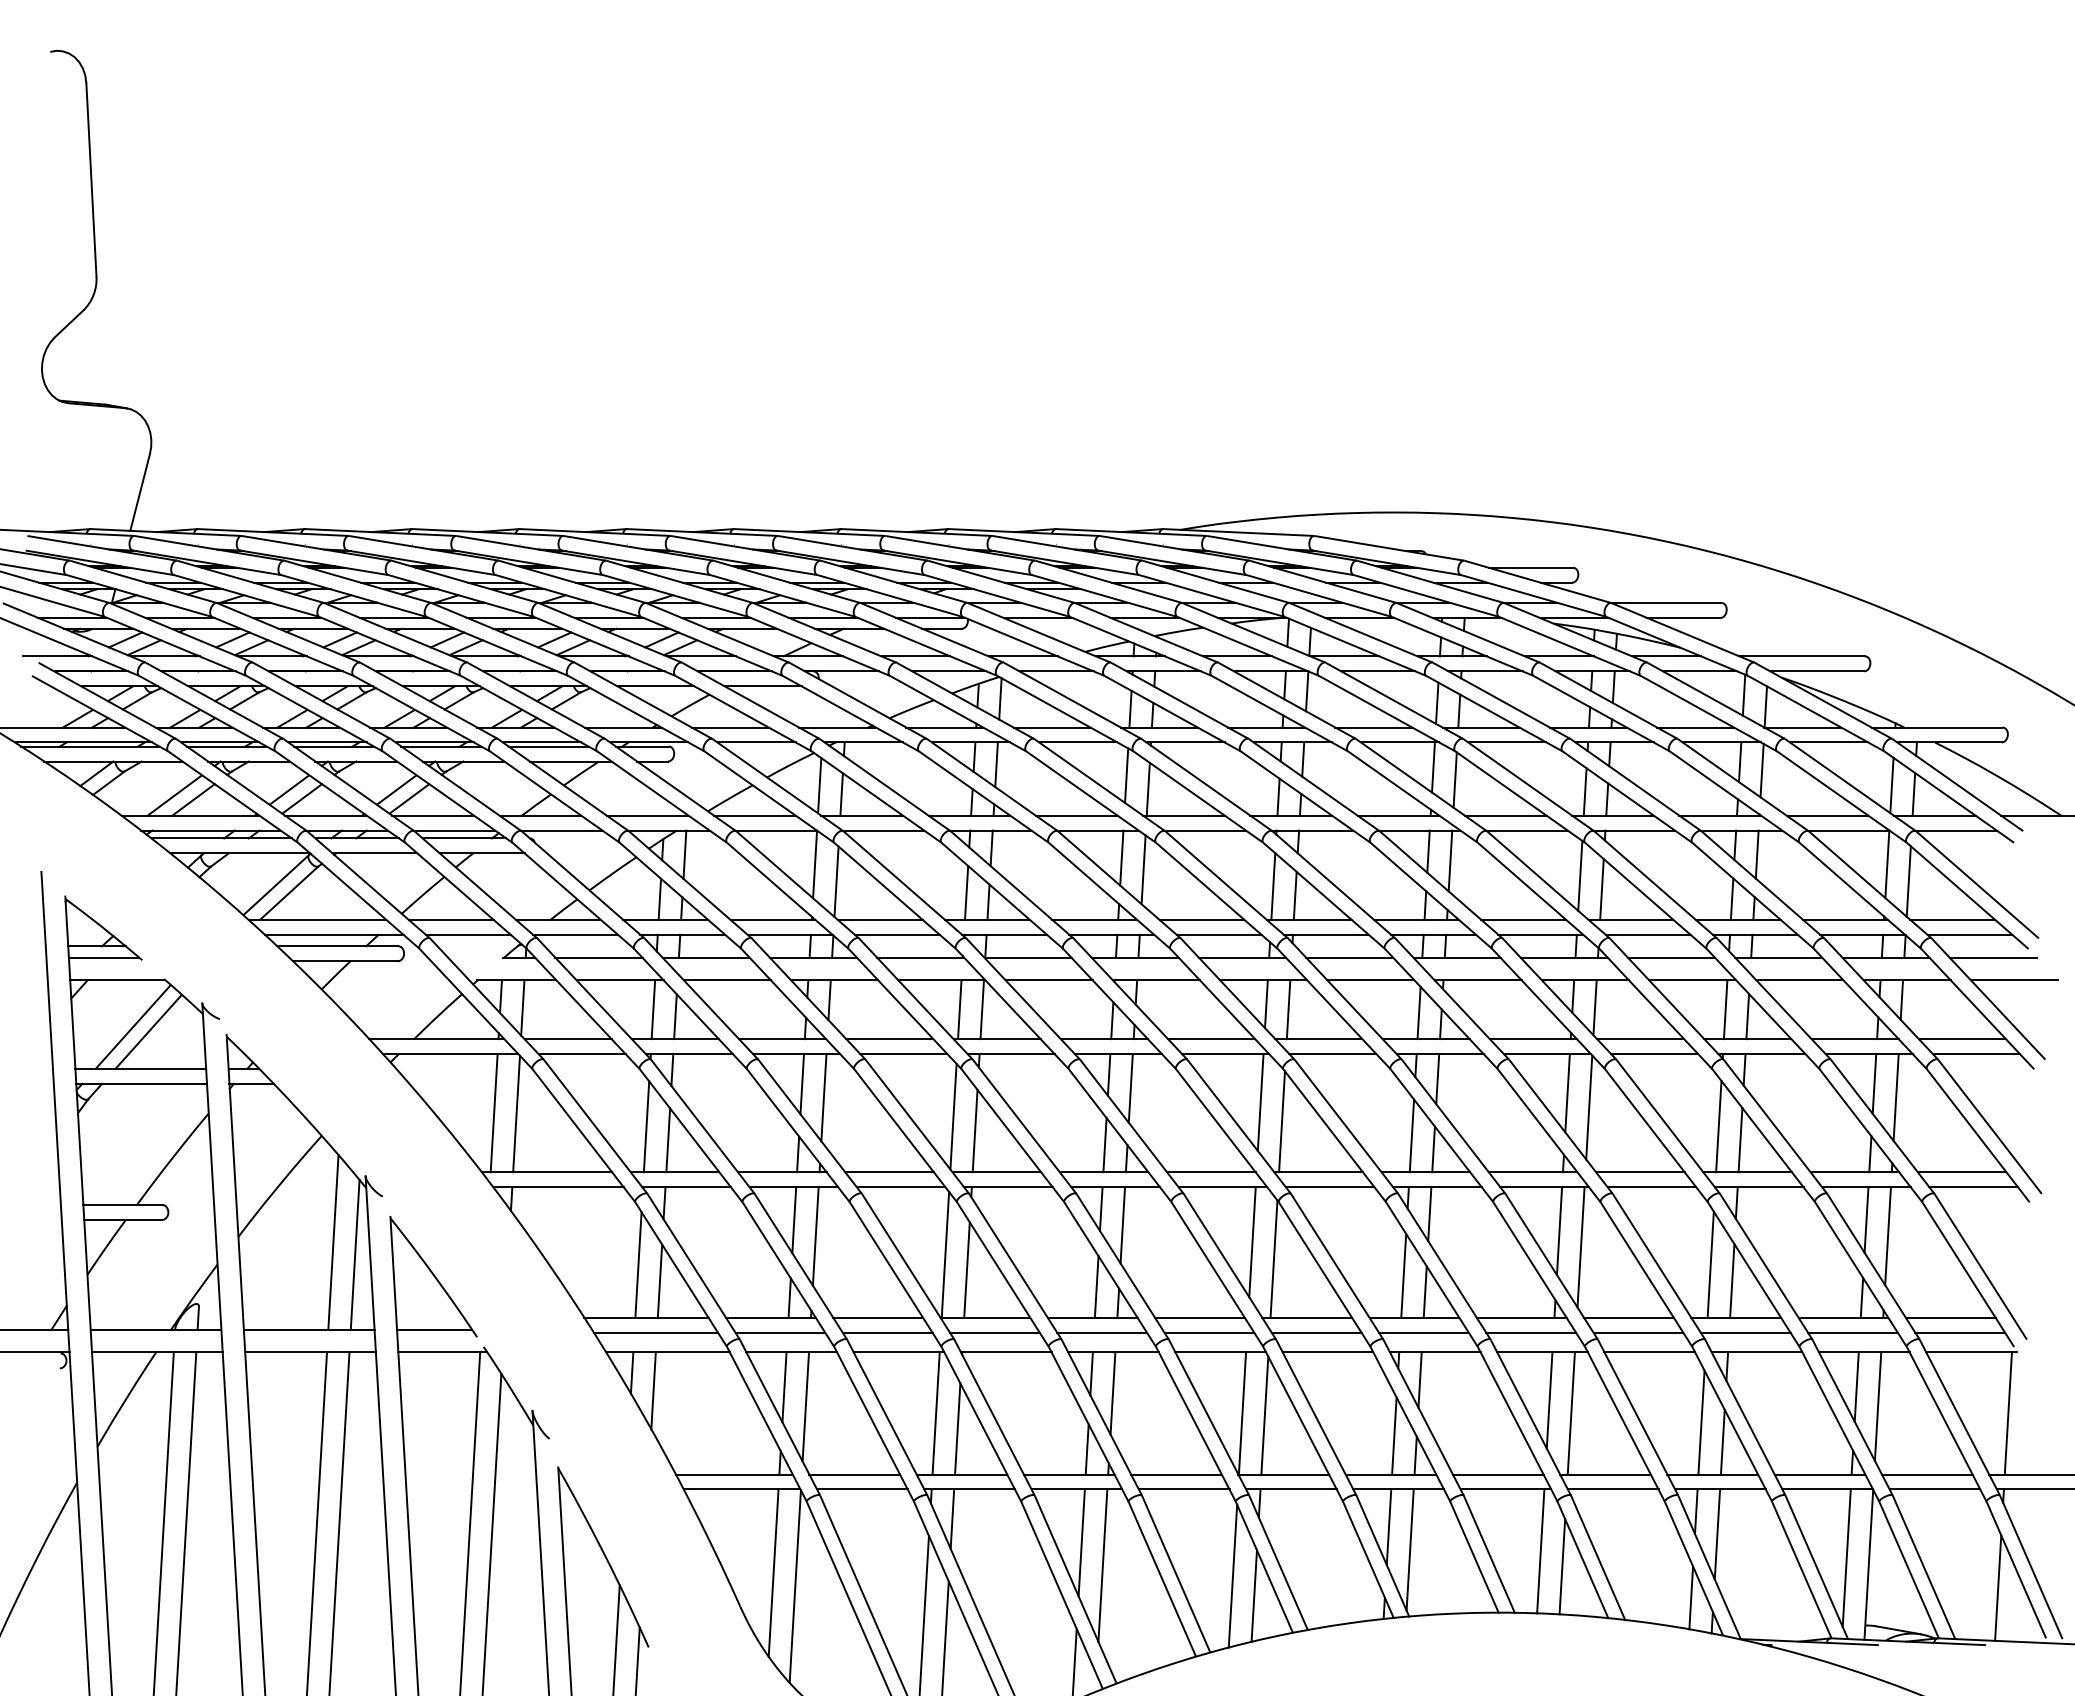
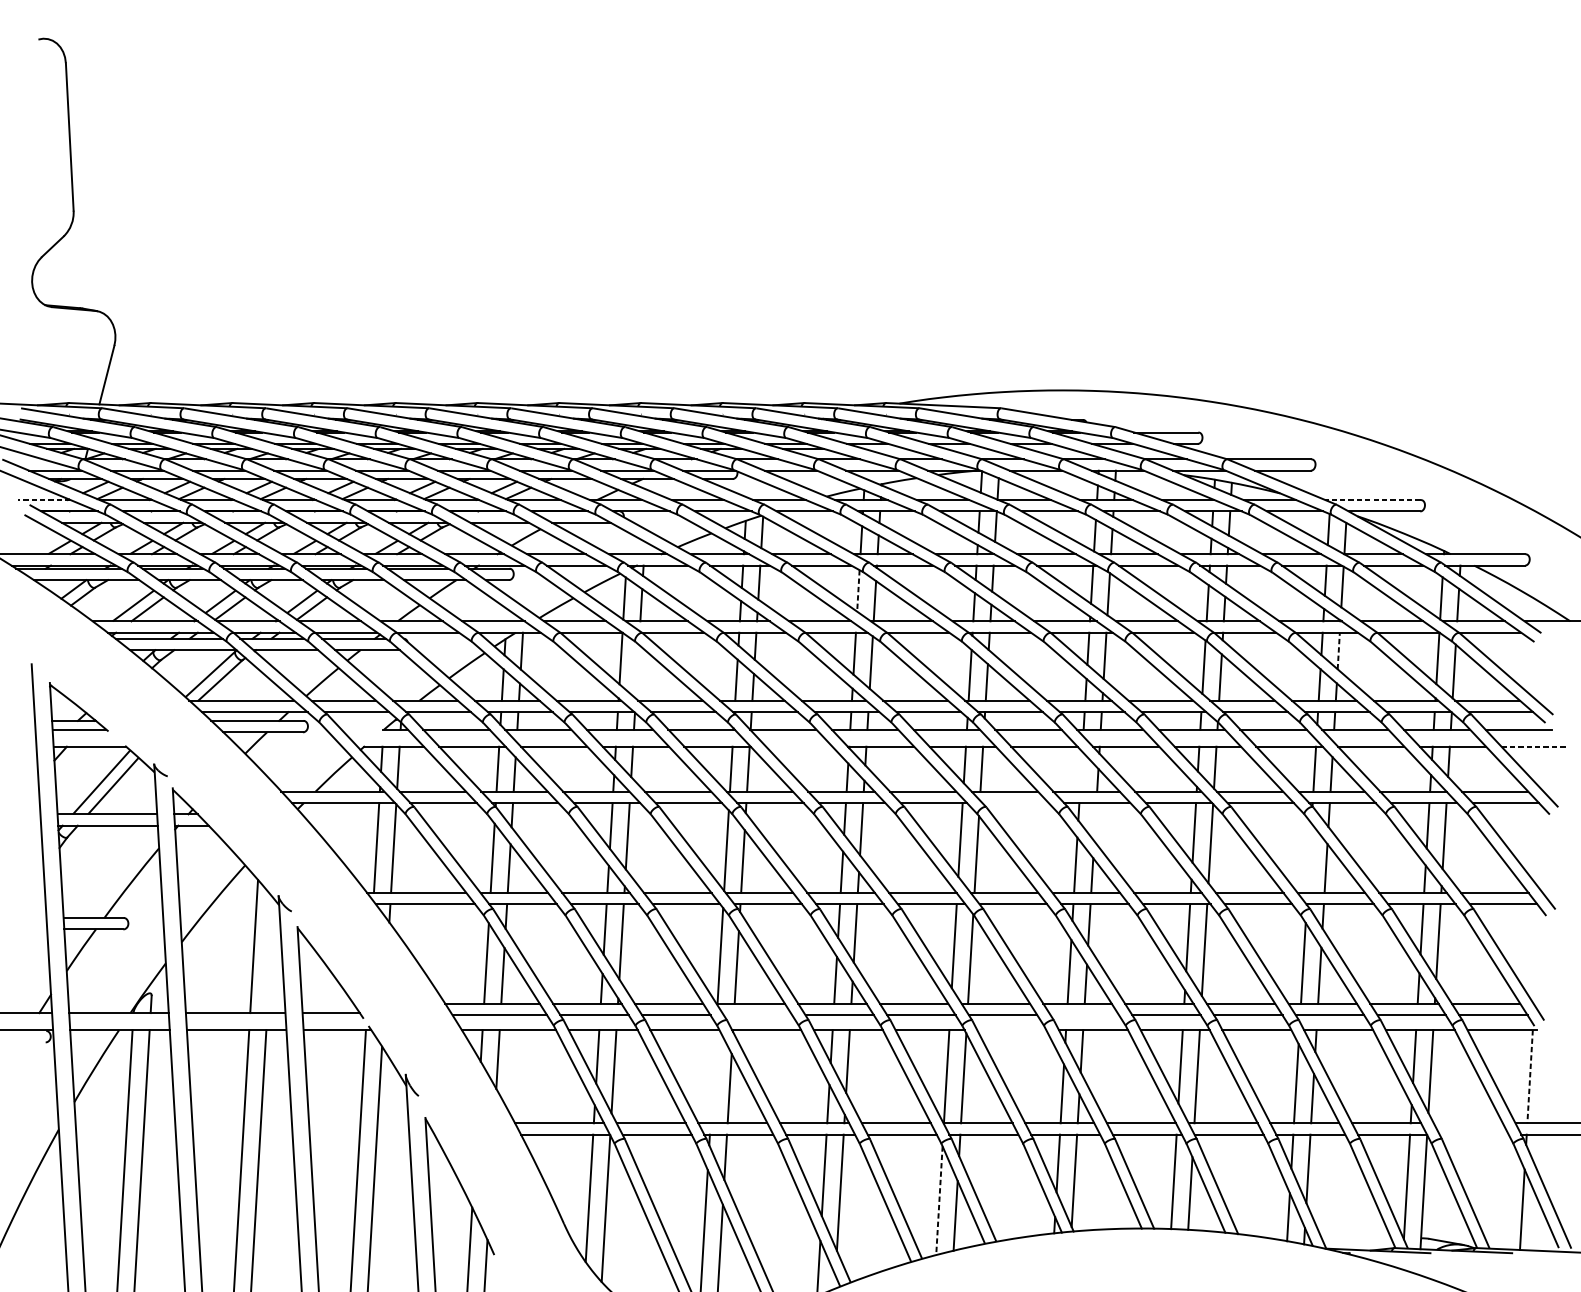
line: (57, 656) -> (43, 500), solid -> dashed
line: (1802, 656) -> (1373, 500), solid -> dashed
line: (1126, 776) -> (858, 591), solid -> dashed
line: (1757, 854) -> (1338, 650), solid -> dashed
line: (836, 881) -> (637, 671), removed
line: (1048, 980) -> (798, 746), removed
line: (2014, 980) -> (1534, 746), solid -> dashed
line: (1418, 1012) -> (1080, 771), removed
line: (1332, 1054) -> (1015, 803), removed
line: (1437, 1079) -> (1095, 822), removed
line: (1718, 1126) -> (1309, 858), removed
line: (354, 1254) -> (270, 955), removed
line: (994, 1332) -> (757, 1015), removed
line: (1423, 1332) -> (1084, 1015), removed
line: (1327, 1352) -> (1011, 1030), removed
line: (935, 1413) -> (712, 1076), removed
line: (2008, 1413) -> (1530, 1076), solid -> dashed
line: (1926, 1474) -> (1467, 1123), removed
line: (1934, 1489) -> (1473, 1134), removed
line: (1232, 1576) -> (939, 1200), solid -> dashed

